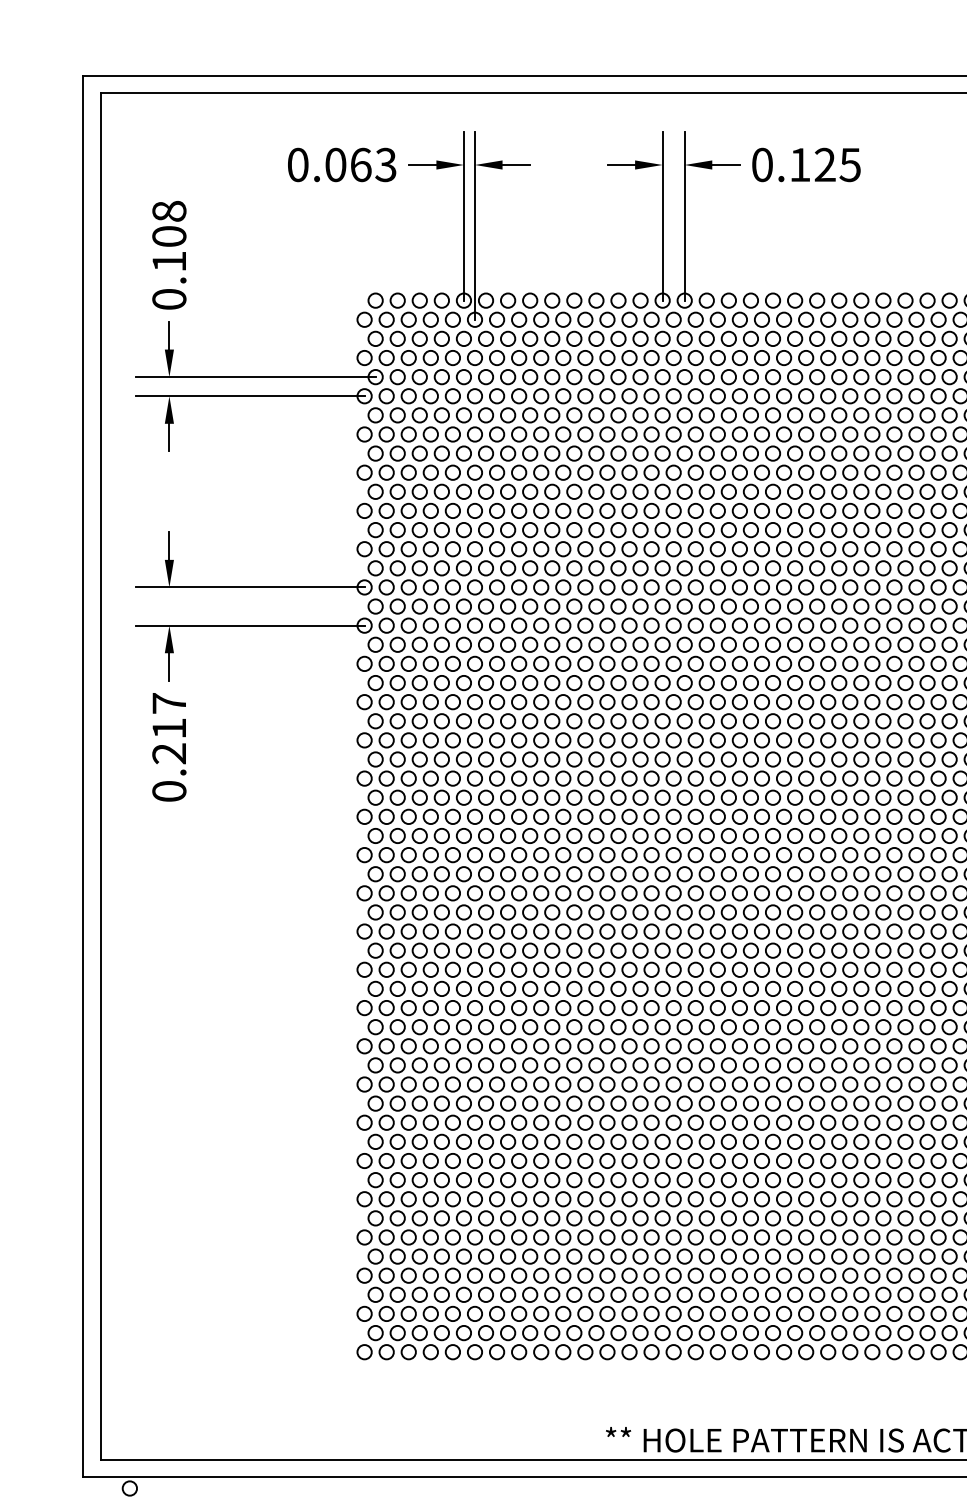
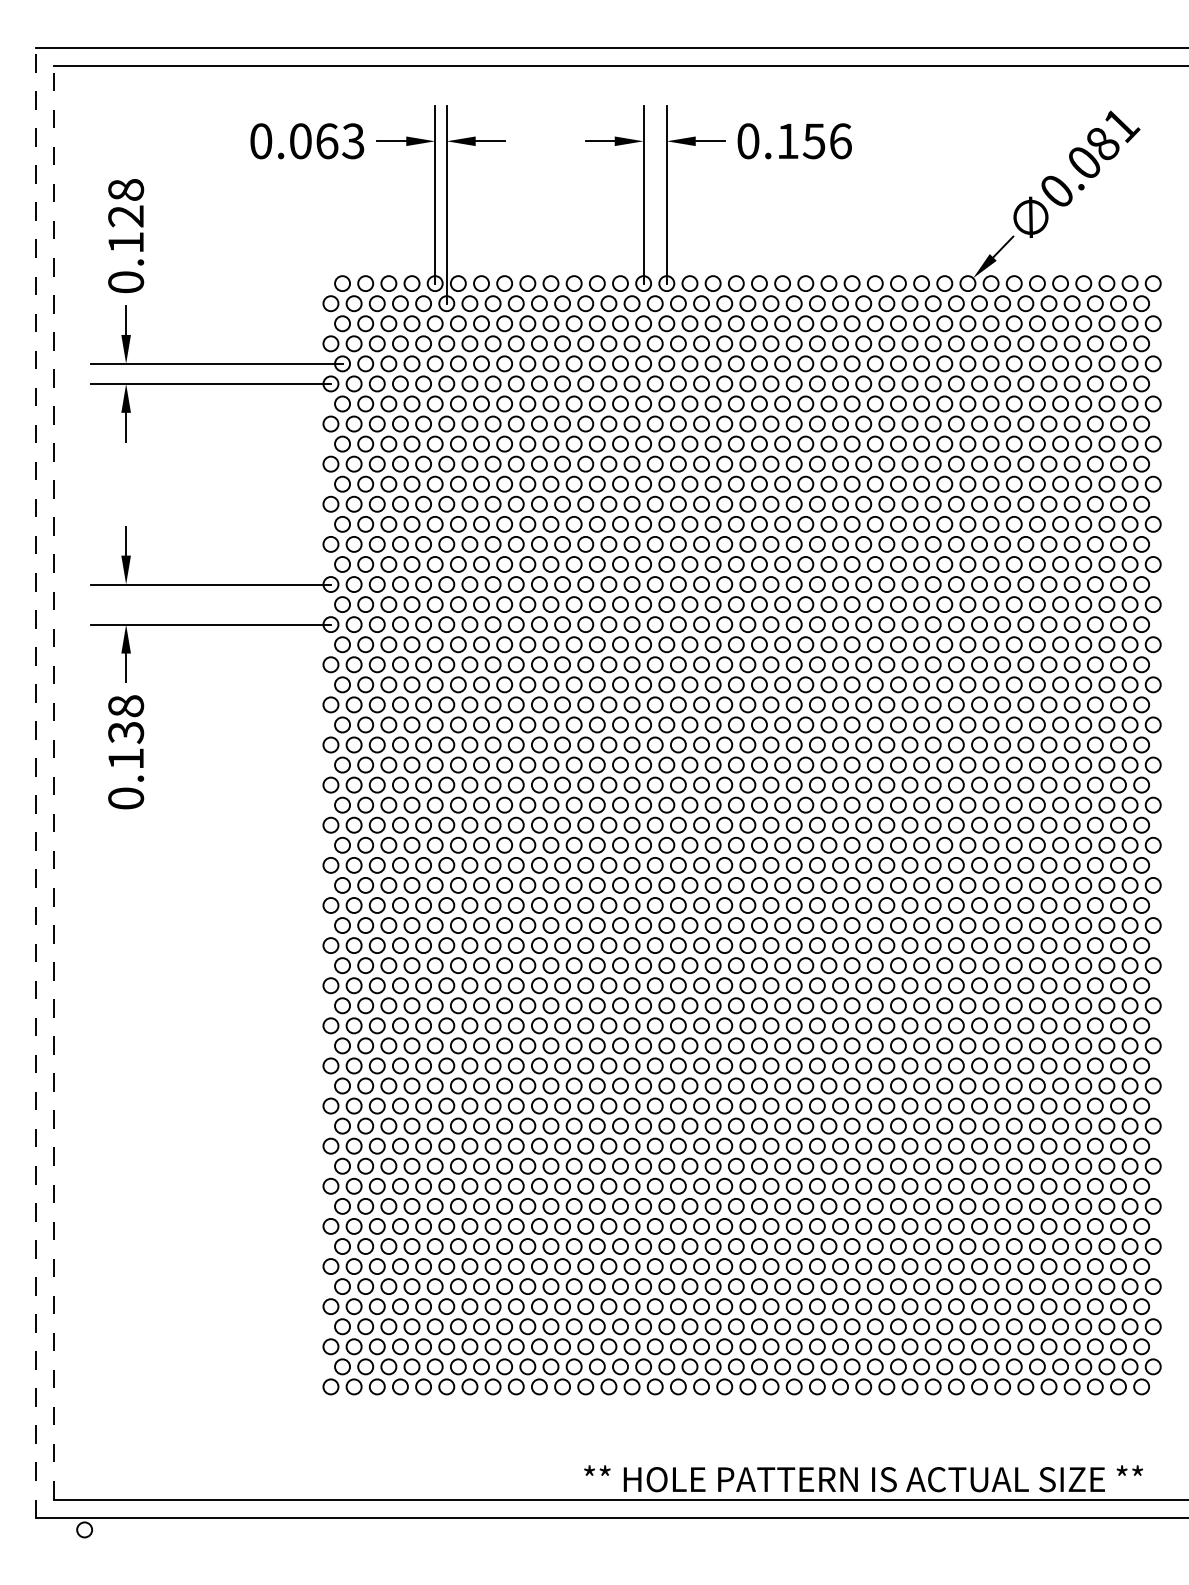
text: (836, 165) -> (826, 141), 0.125 -> 0.156
text: (169, 236) -> (126, 216), 0.108 -> 0.128
text: (169, 728) -> (126, 732), 0.217 -> 0.138
line: (83, 776) -> (35, 782), solid -> dashed
line: (101, 776) -> (54, 782), solid -> dashed

